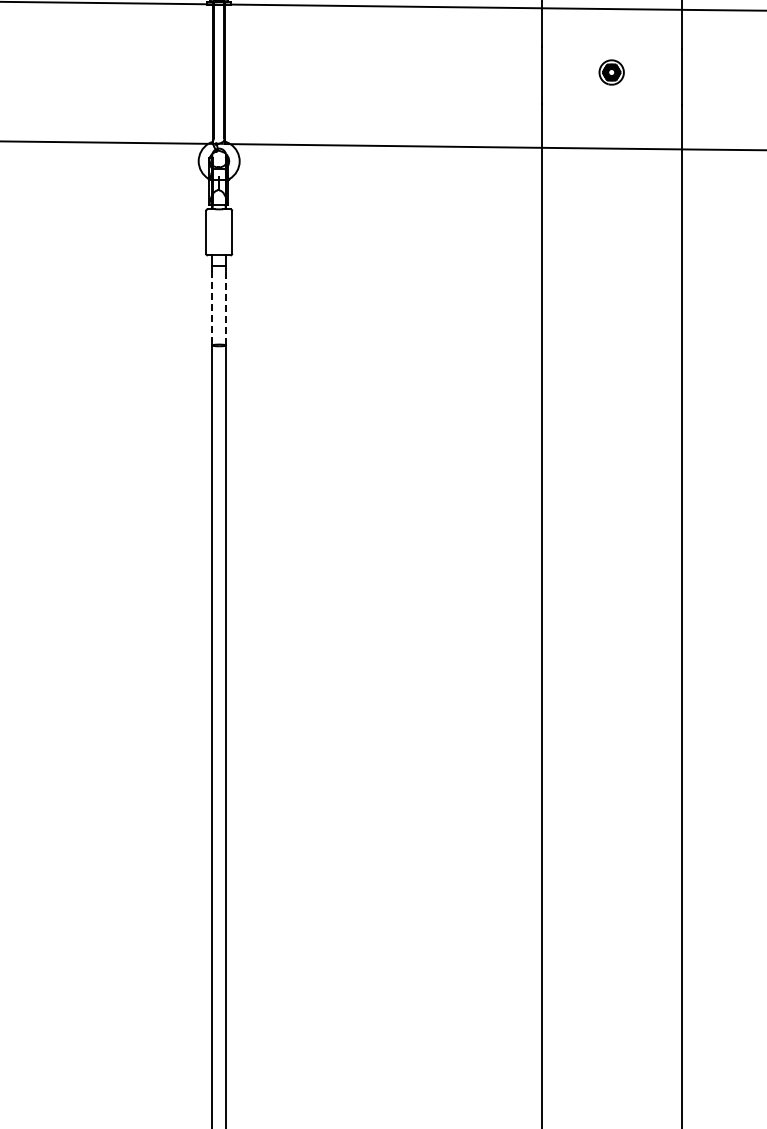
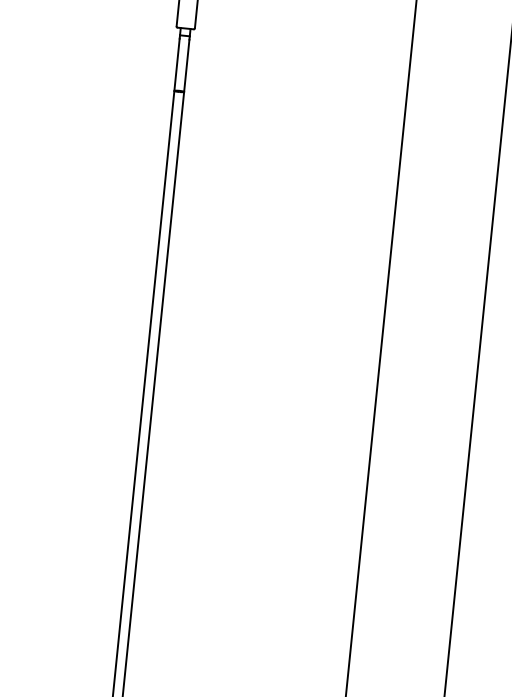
line: (226, 307) -> (187, 65), dashed -> solid
line: (212, 308) -> (177, 65), dashed -> solid

